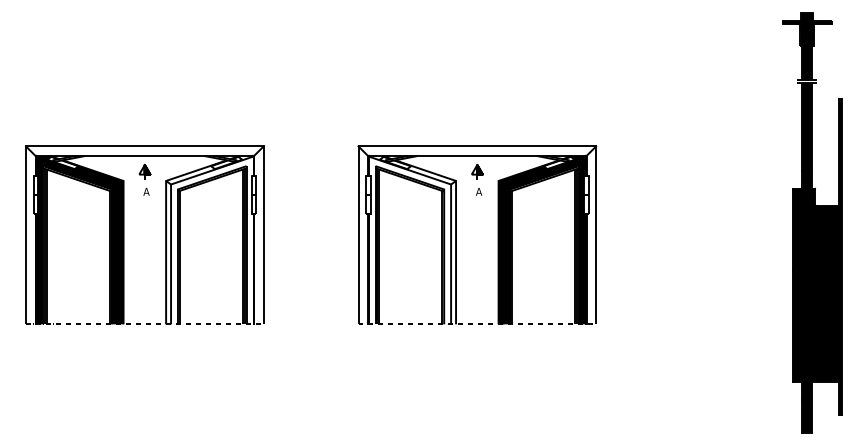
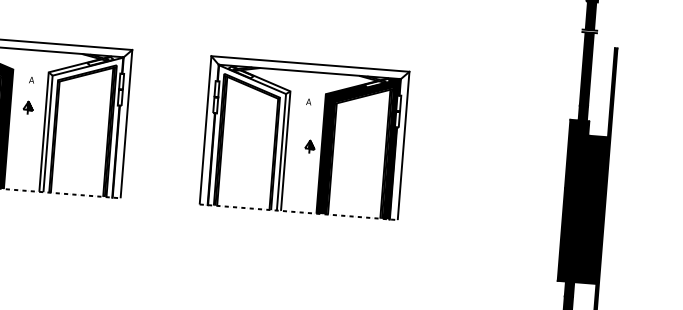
part: (144, 171) -> (27, 107), moved
part: (477, 171) -> (309, 146), moved

